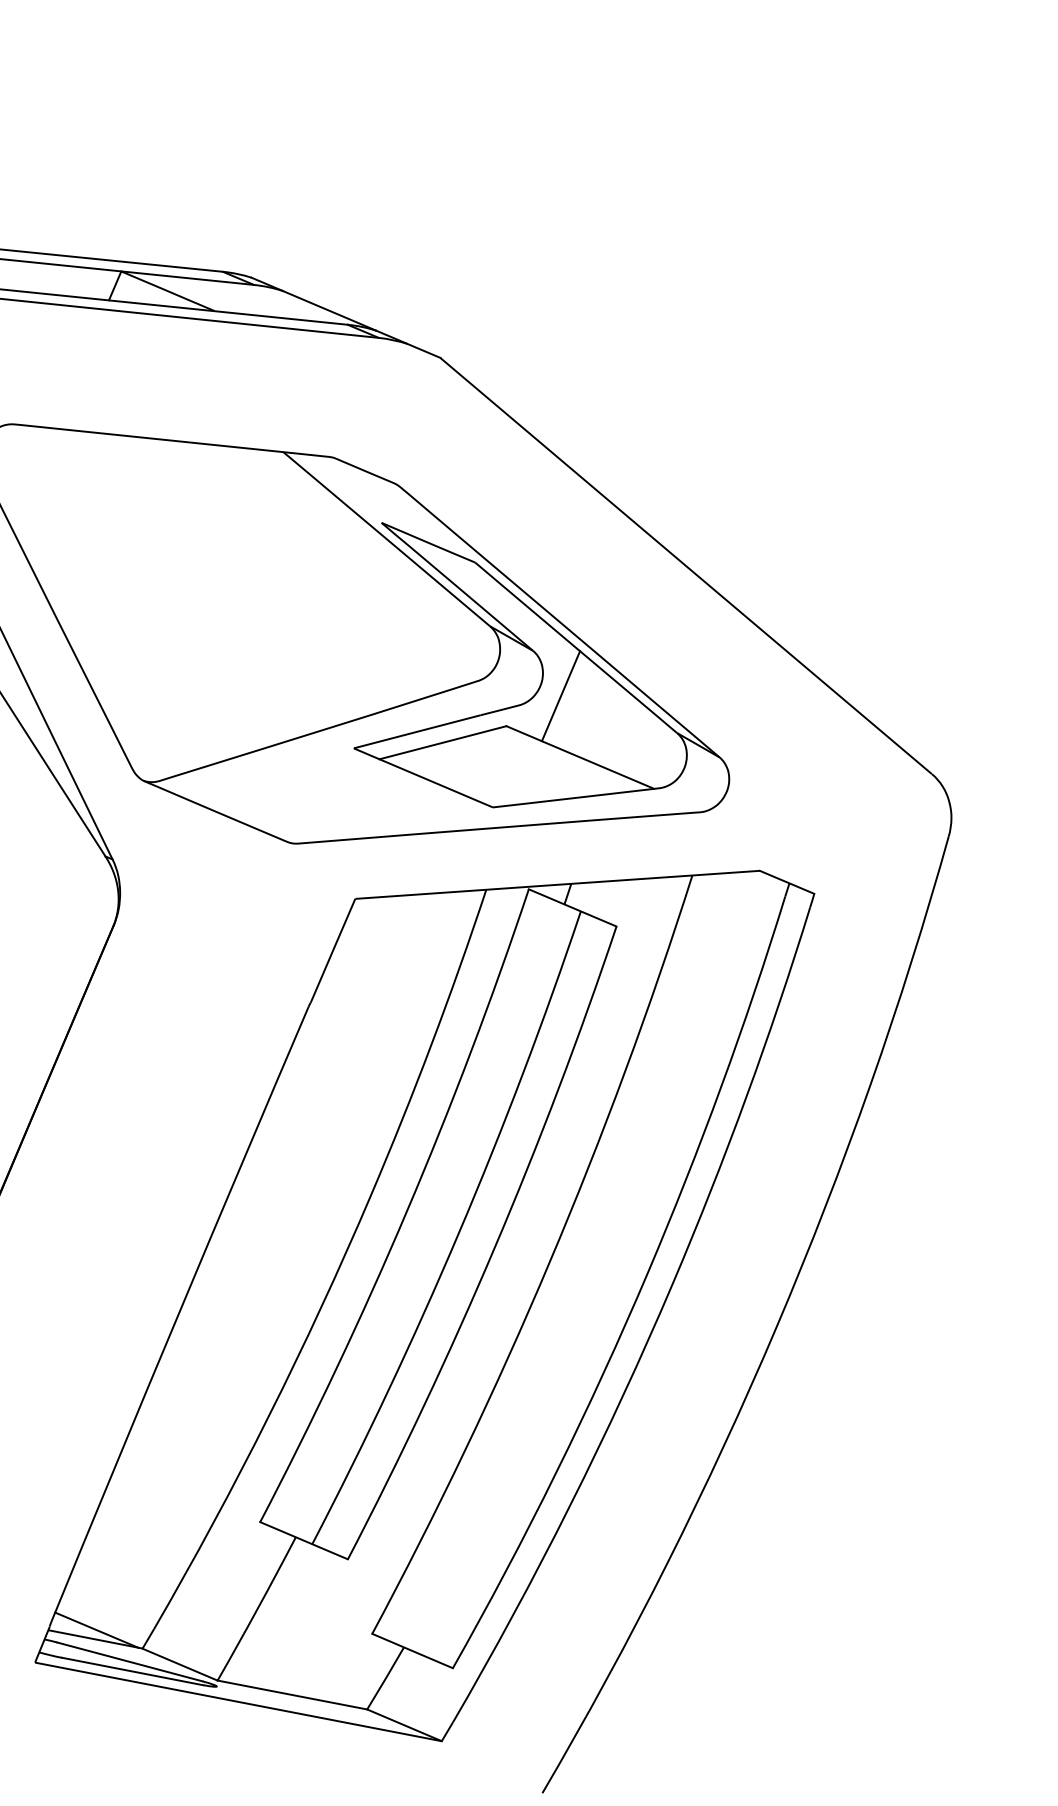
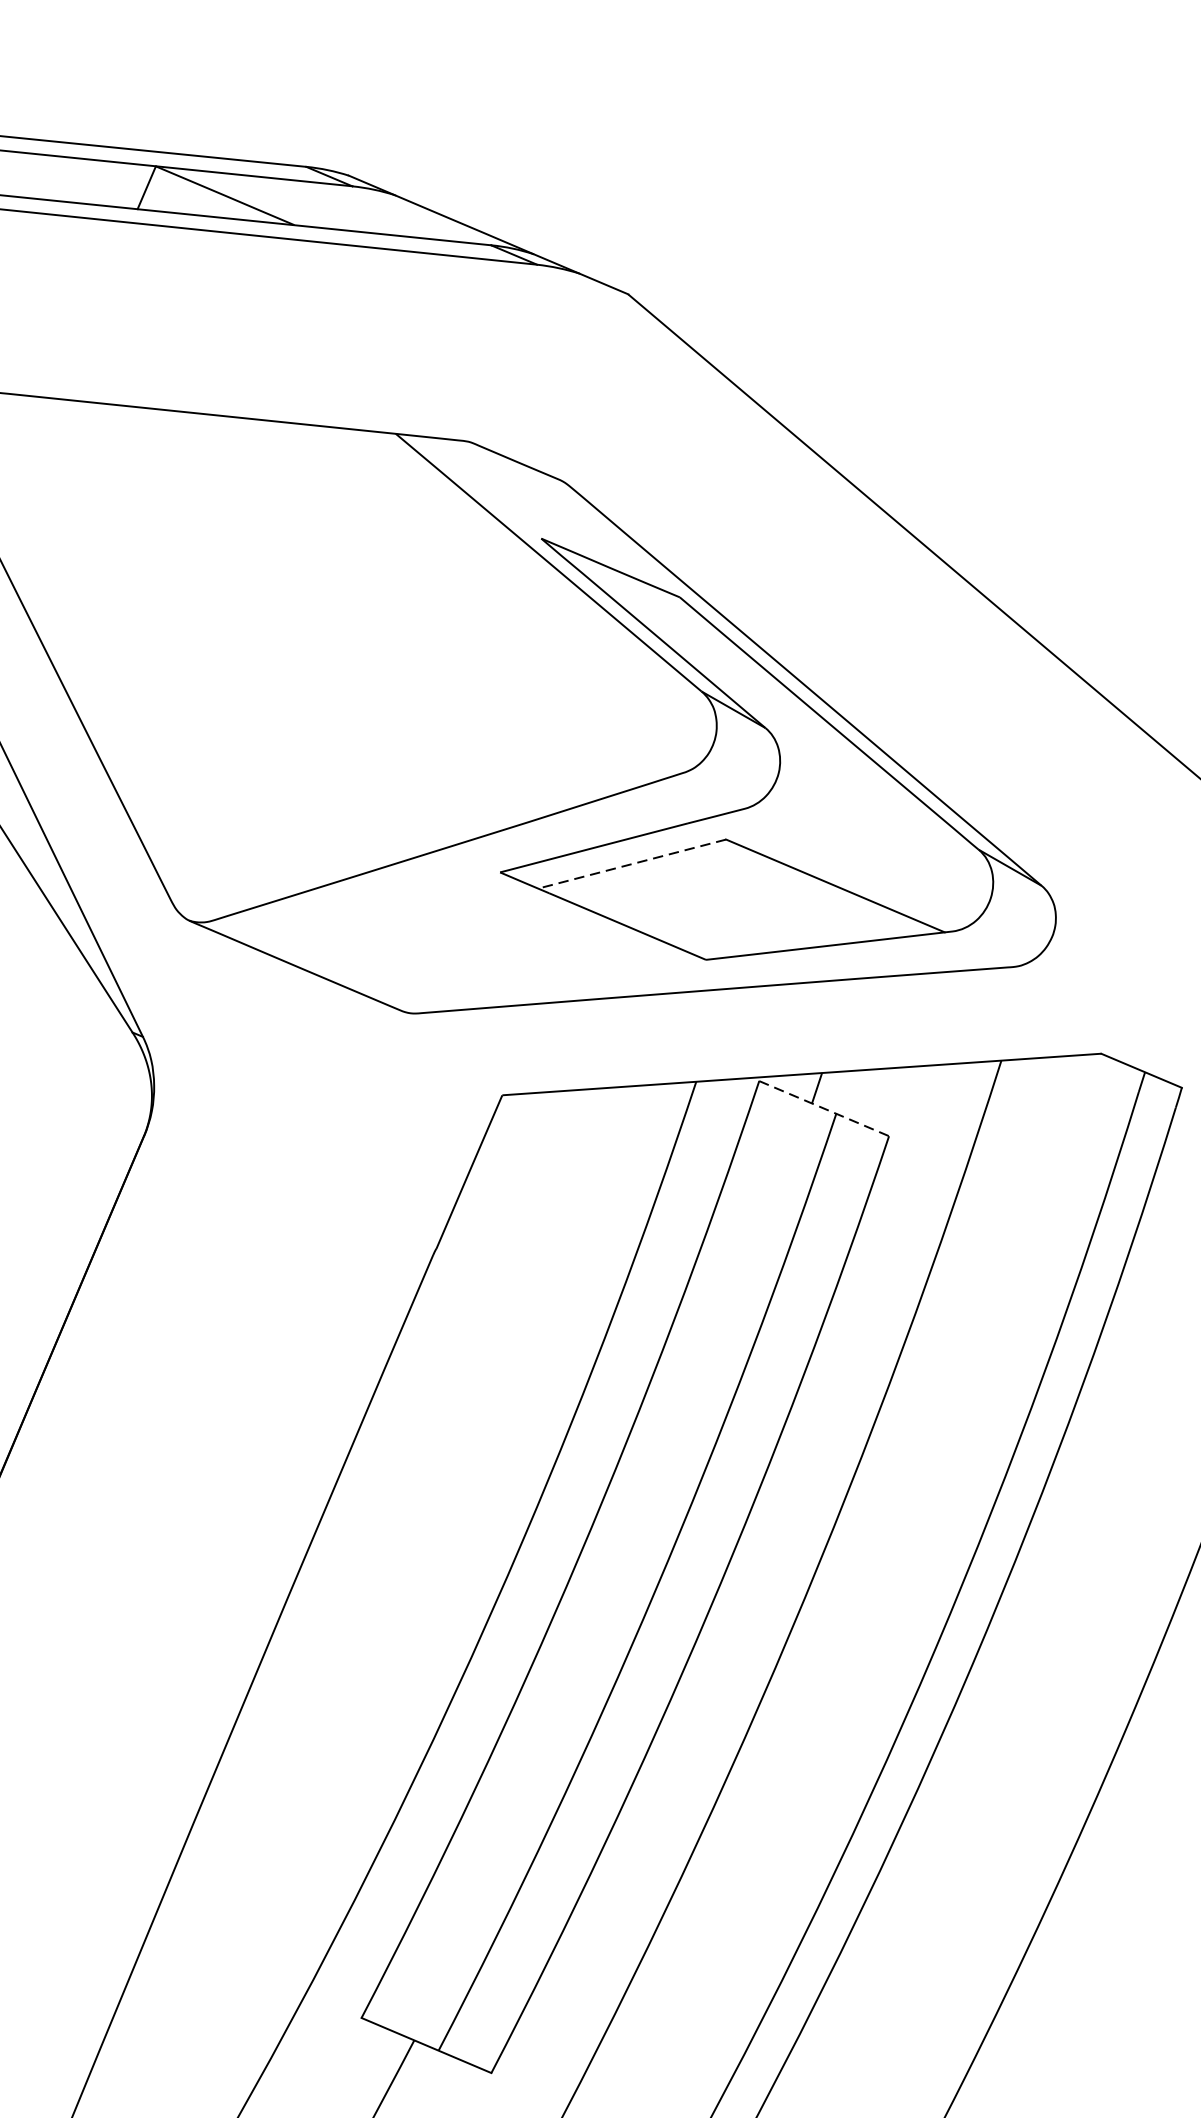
line: (560, 696) -> (806, 795), removed
line: (442, 742) -> (631, 863), solid -> dashed
line: (572, 907) -> (823, 1108), solid -> dashed

